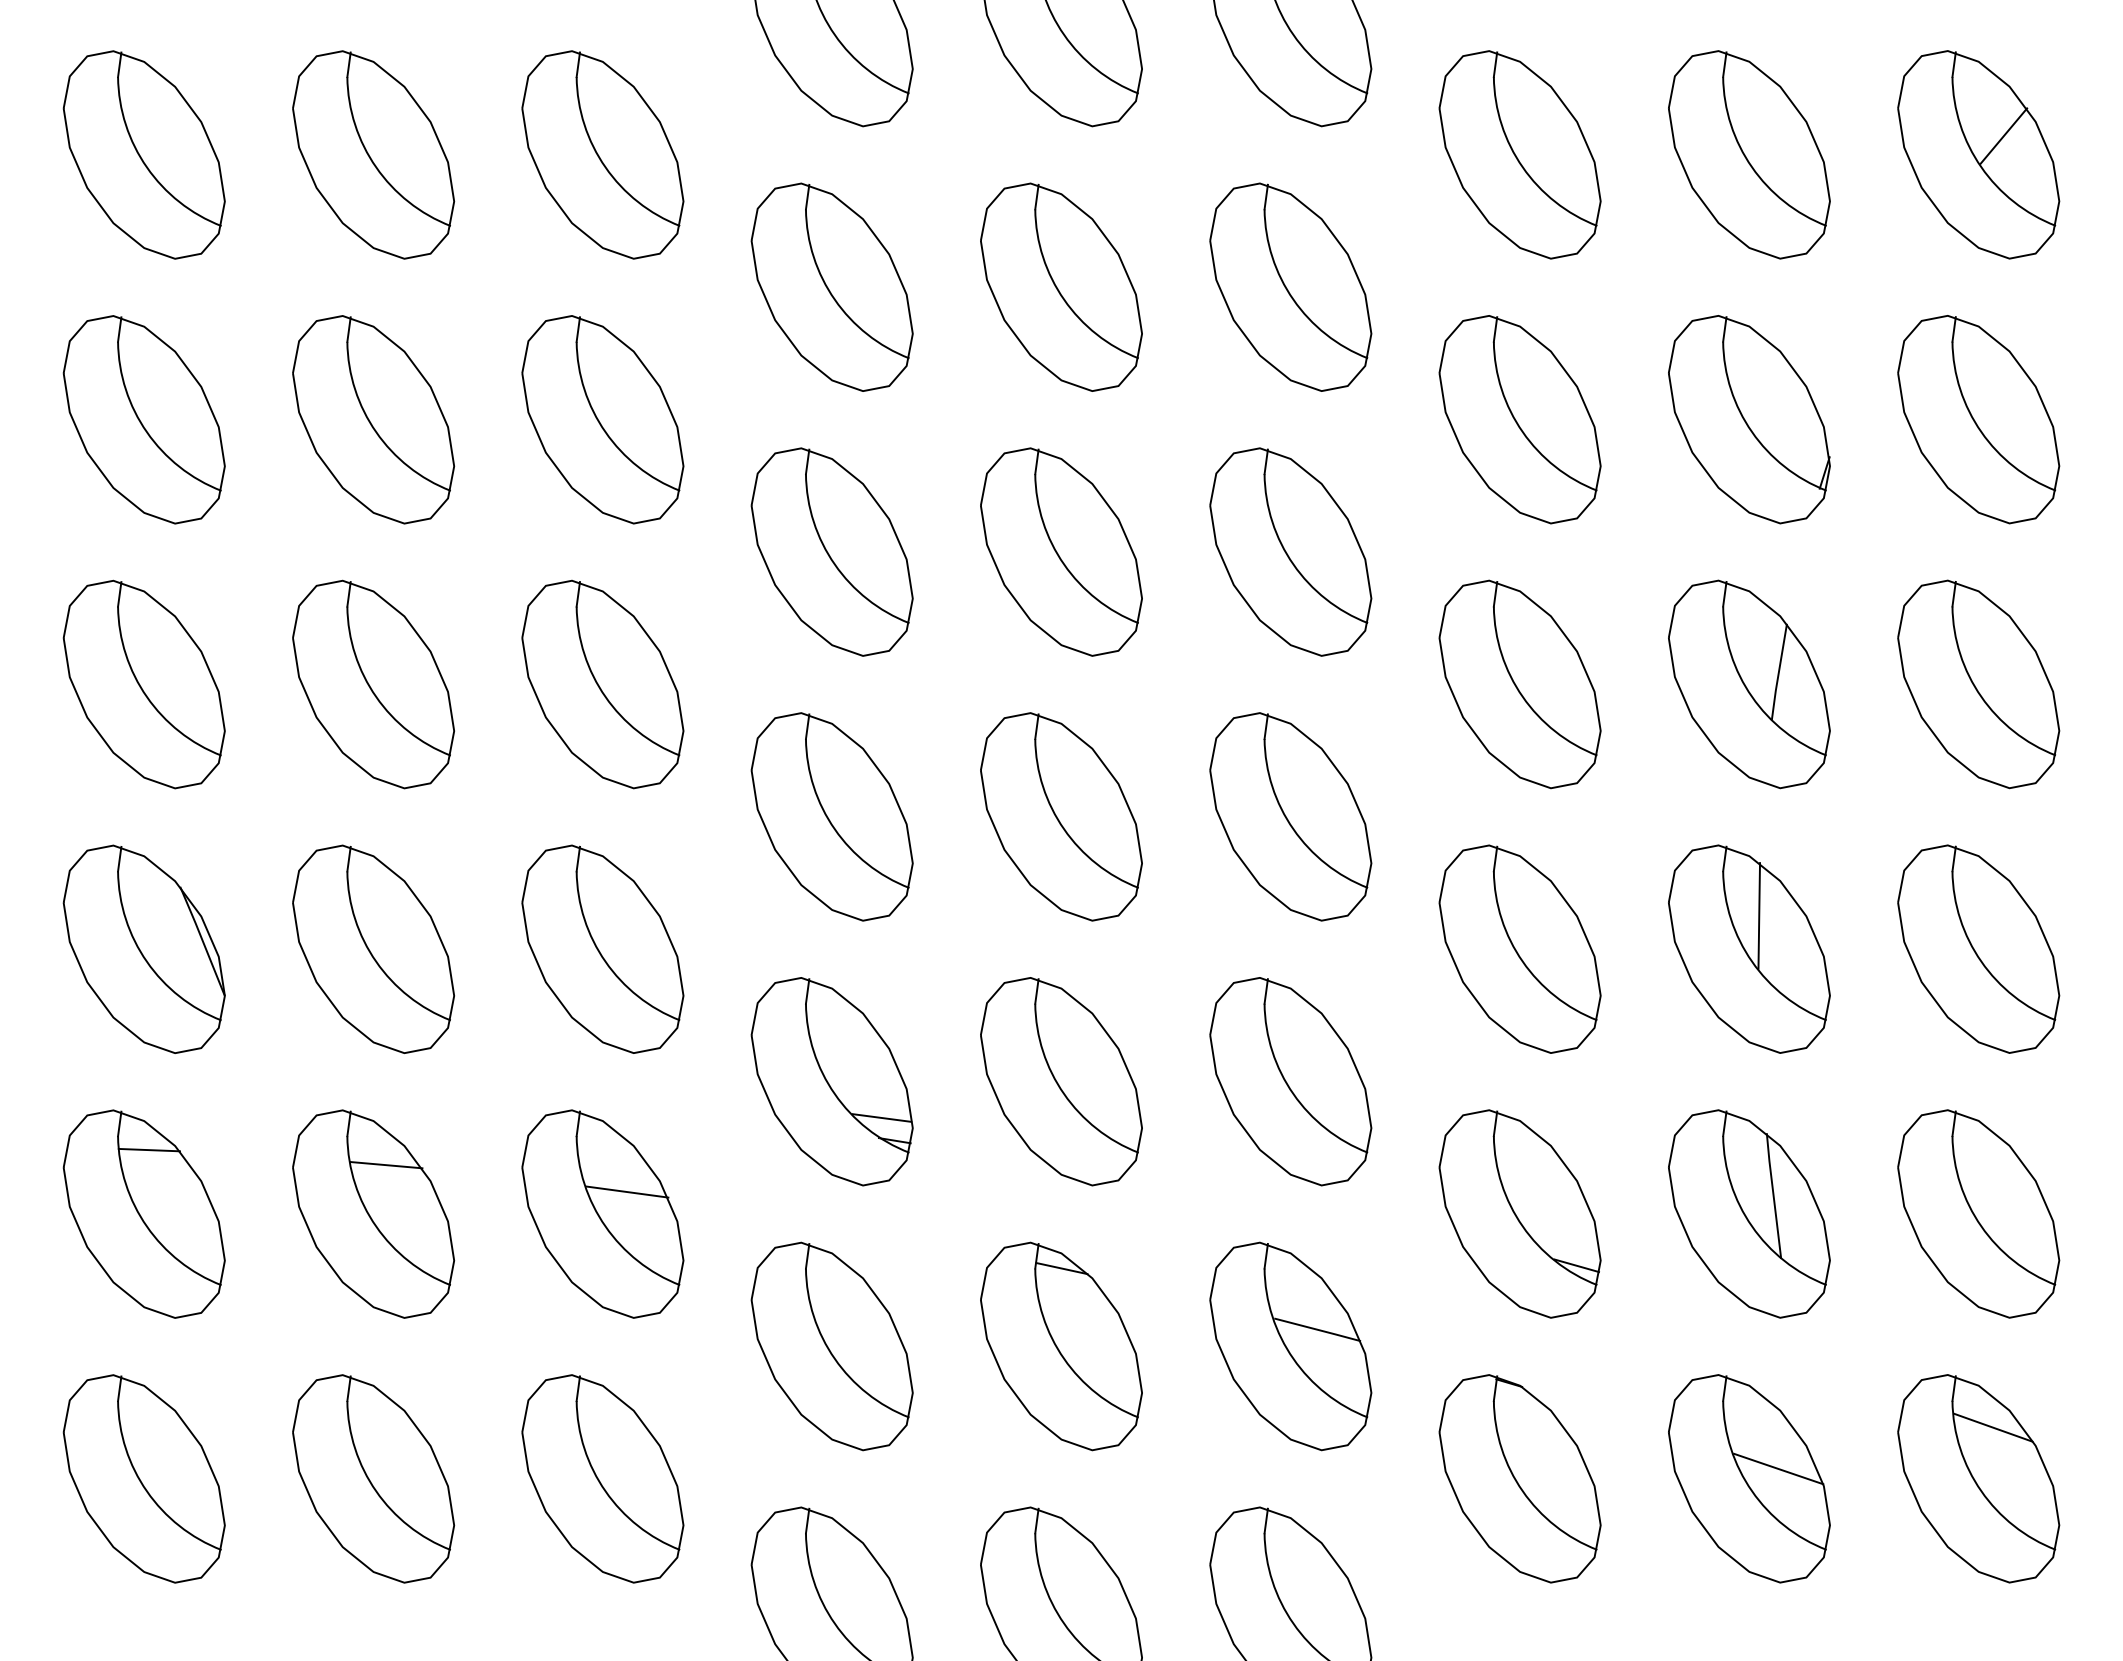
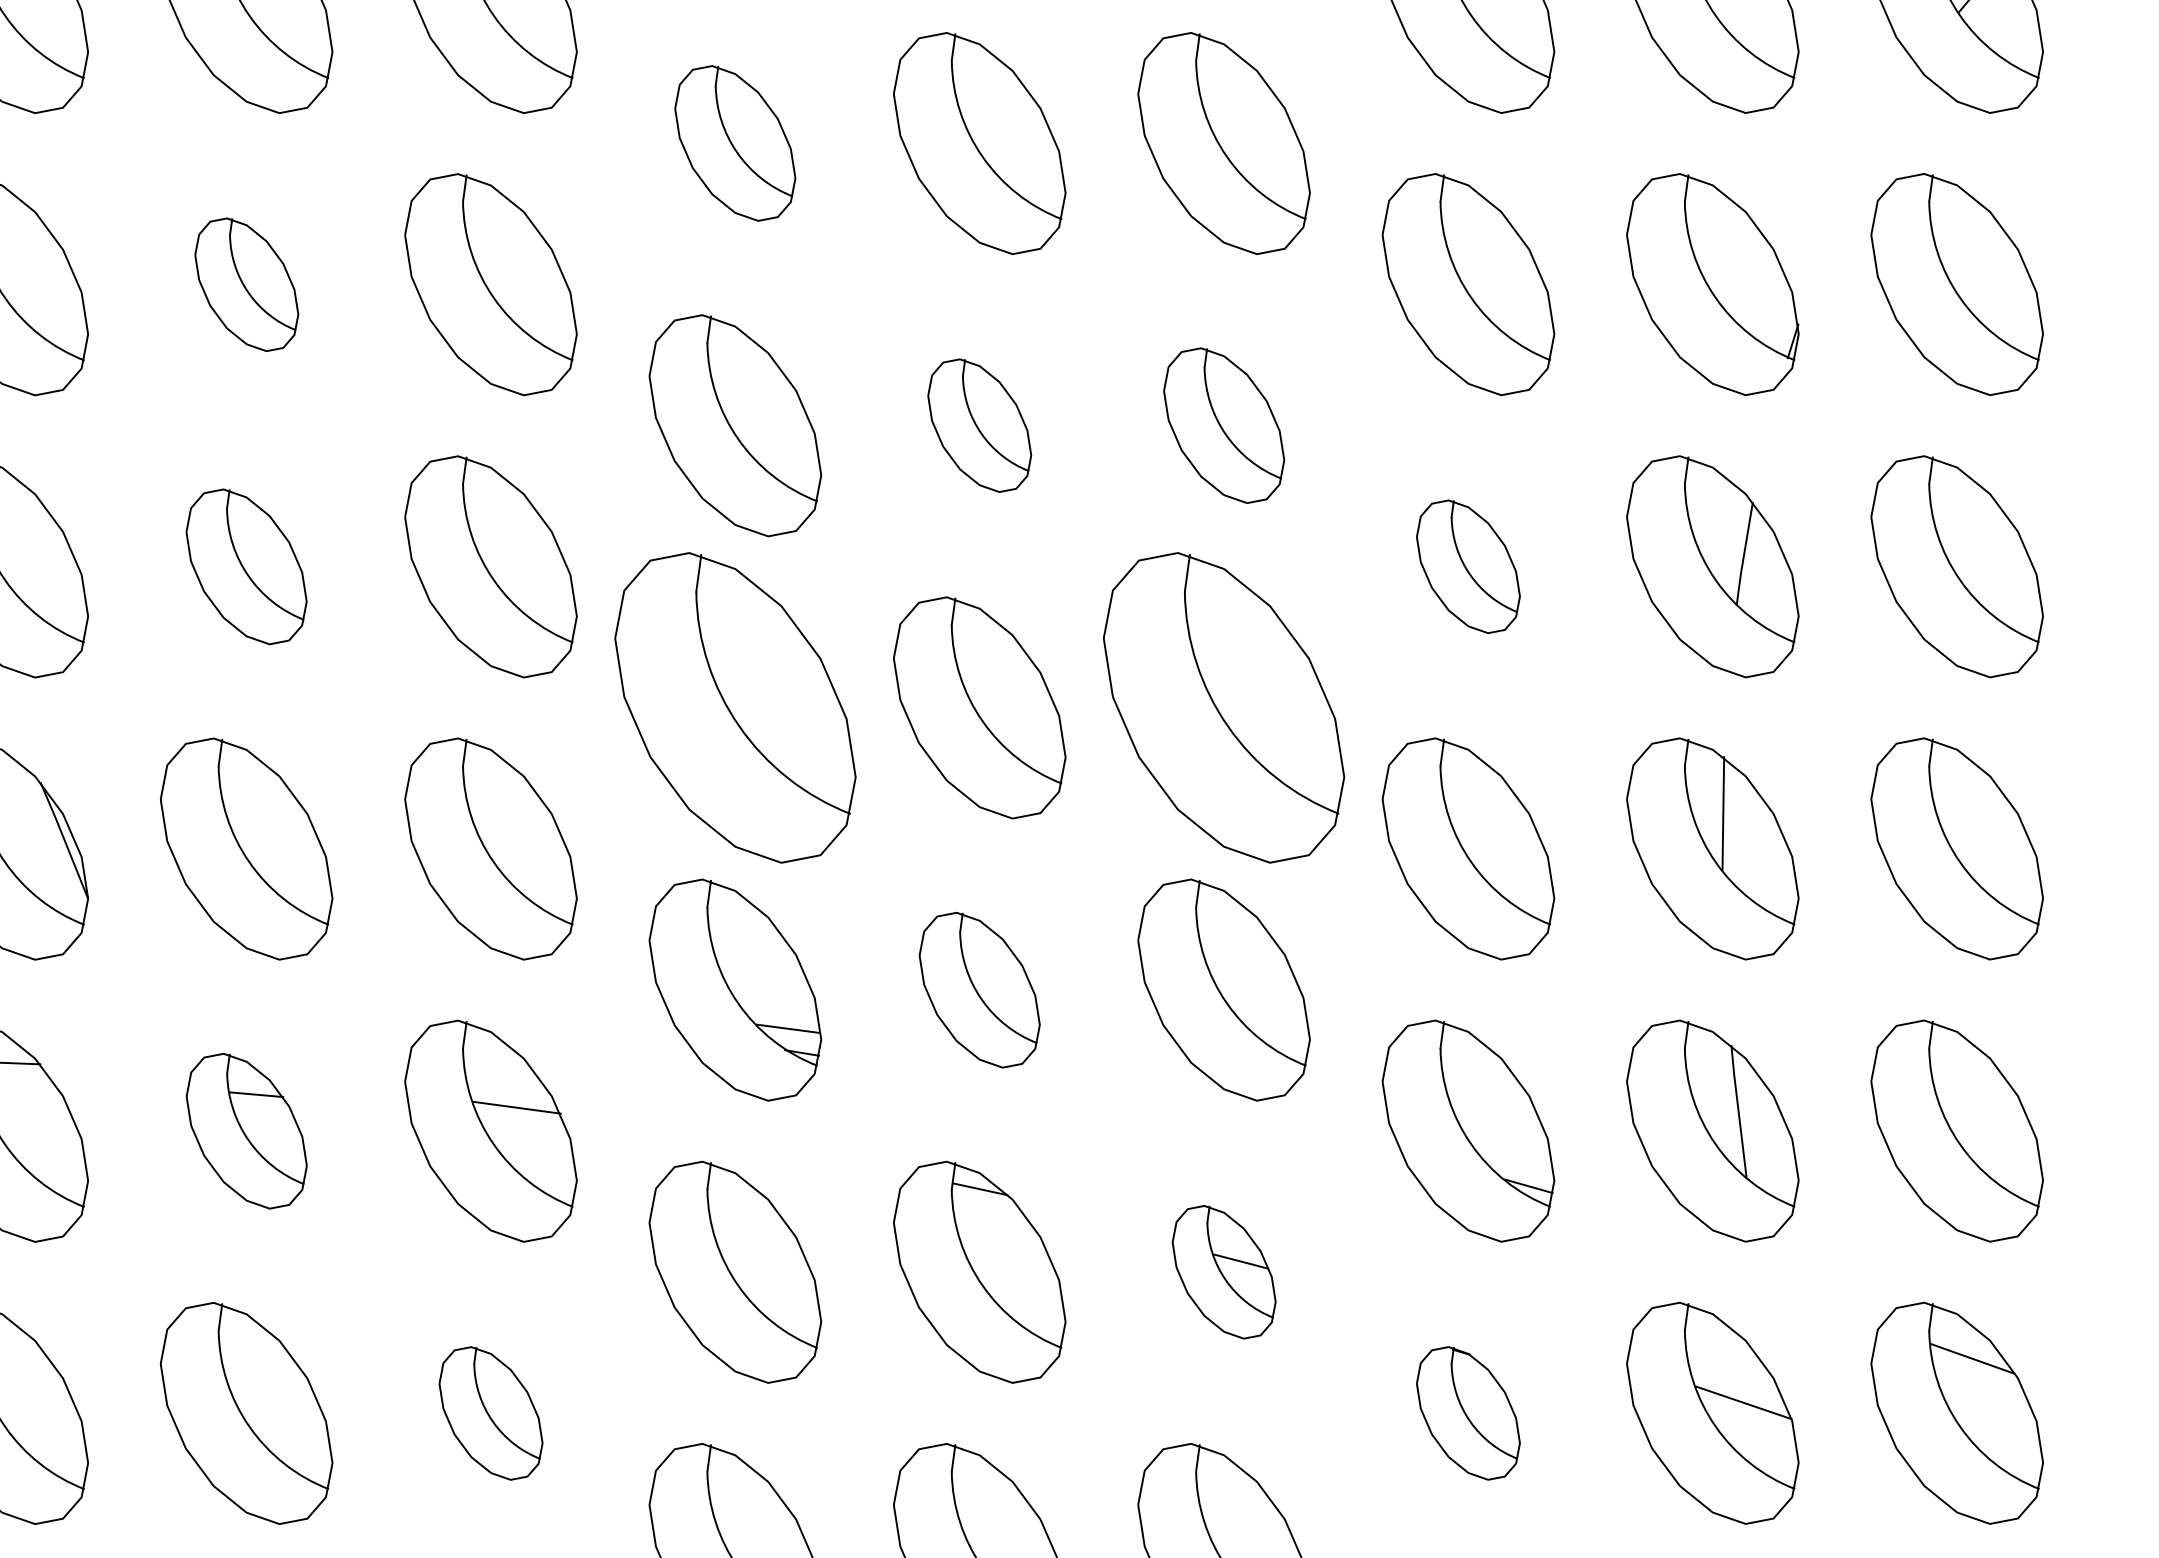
part: (831, 286) -> (734, 142), size x0.7
part: (373, 419) -> (246, 284), size x0.6
part: (1061, 551) -> (979, 425), size x0.6
part: (1290, 551) -> (1223, 425), size x0.7
part: (373, 684) -> (246, 566), size x0.7
part: (1519, 684) -> (1467, 566), size x0.6
part: (831, 816) -> (734, 707), size x1.4
part: (1290, 816) -> (1223, 707), size x1.4
part: (1061, 1081) -> (979, 989), size x0.7
part: (373, 1213) -> (246, 1130), size x0.7
part: (1290, 1346) -> (1223, 1272), size x0.6
part: (602, 1478) -> (490, 1413), size x0.6
part: (1519, 1478) -> (1467, 1413), size x0.6

